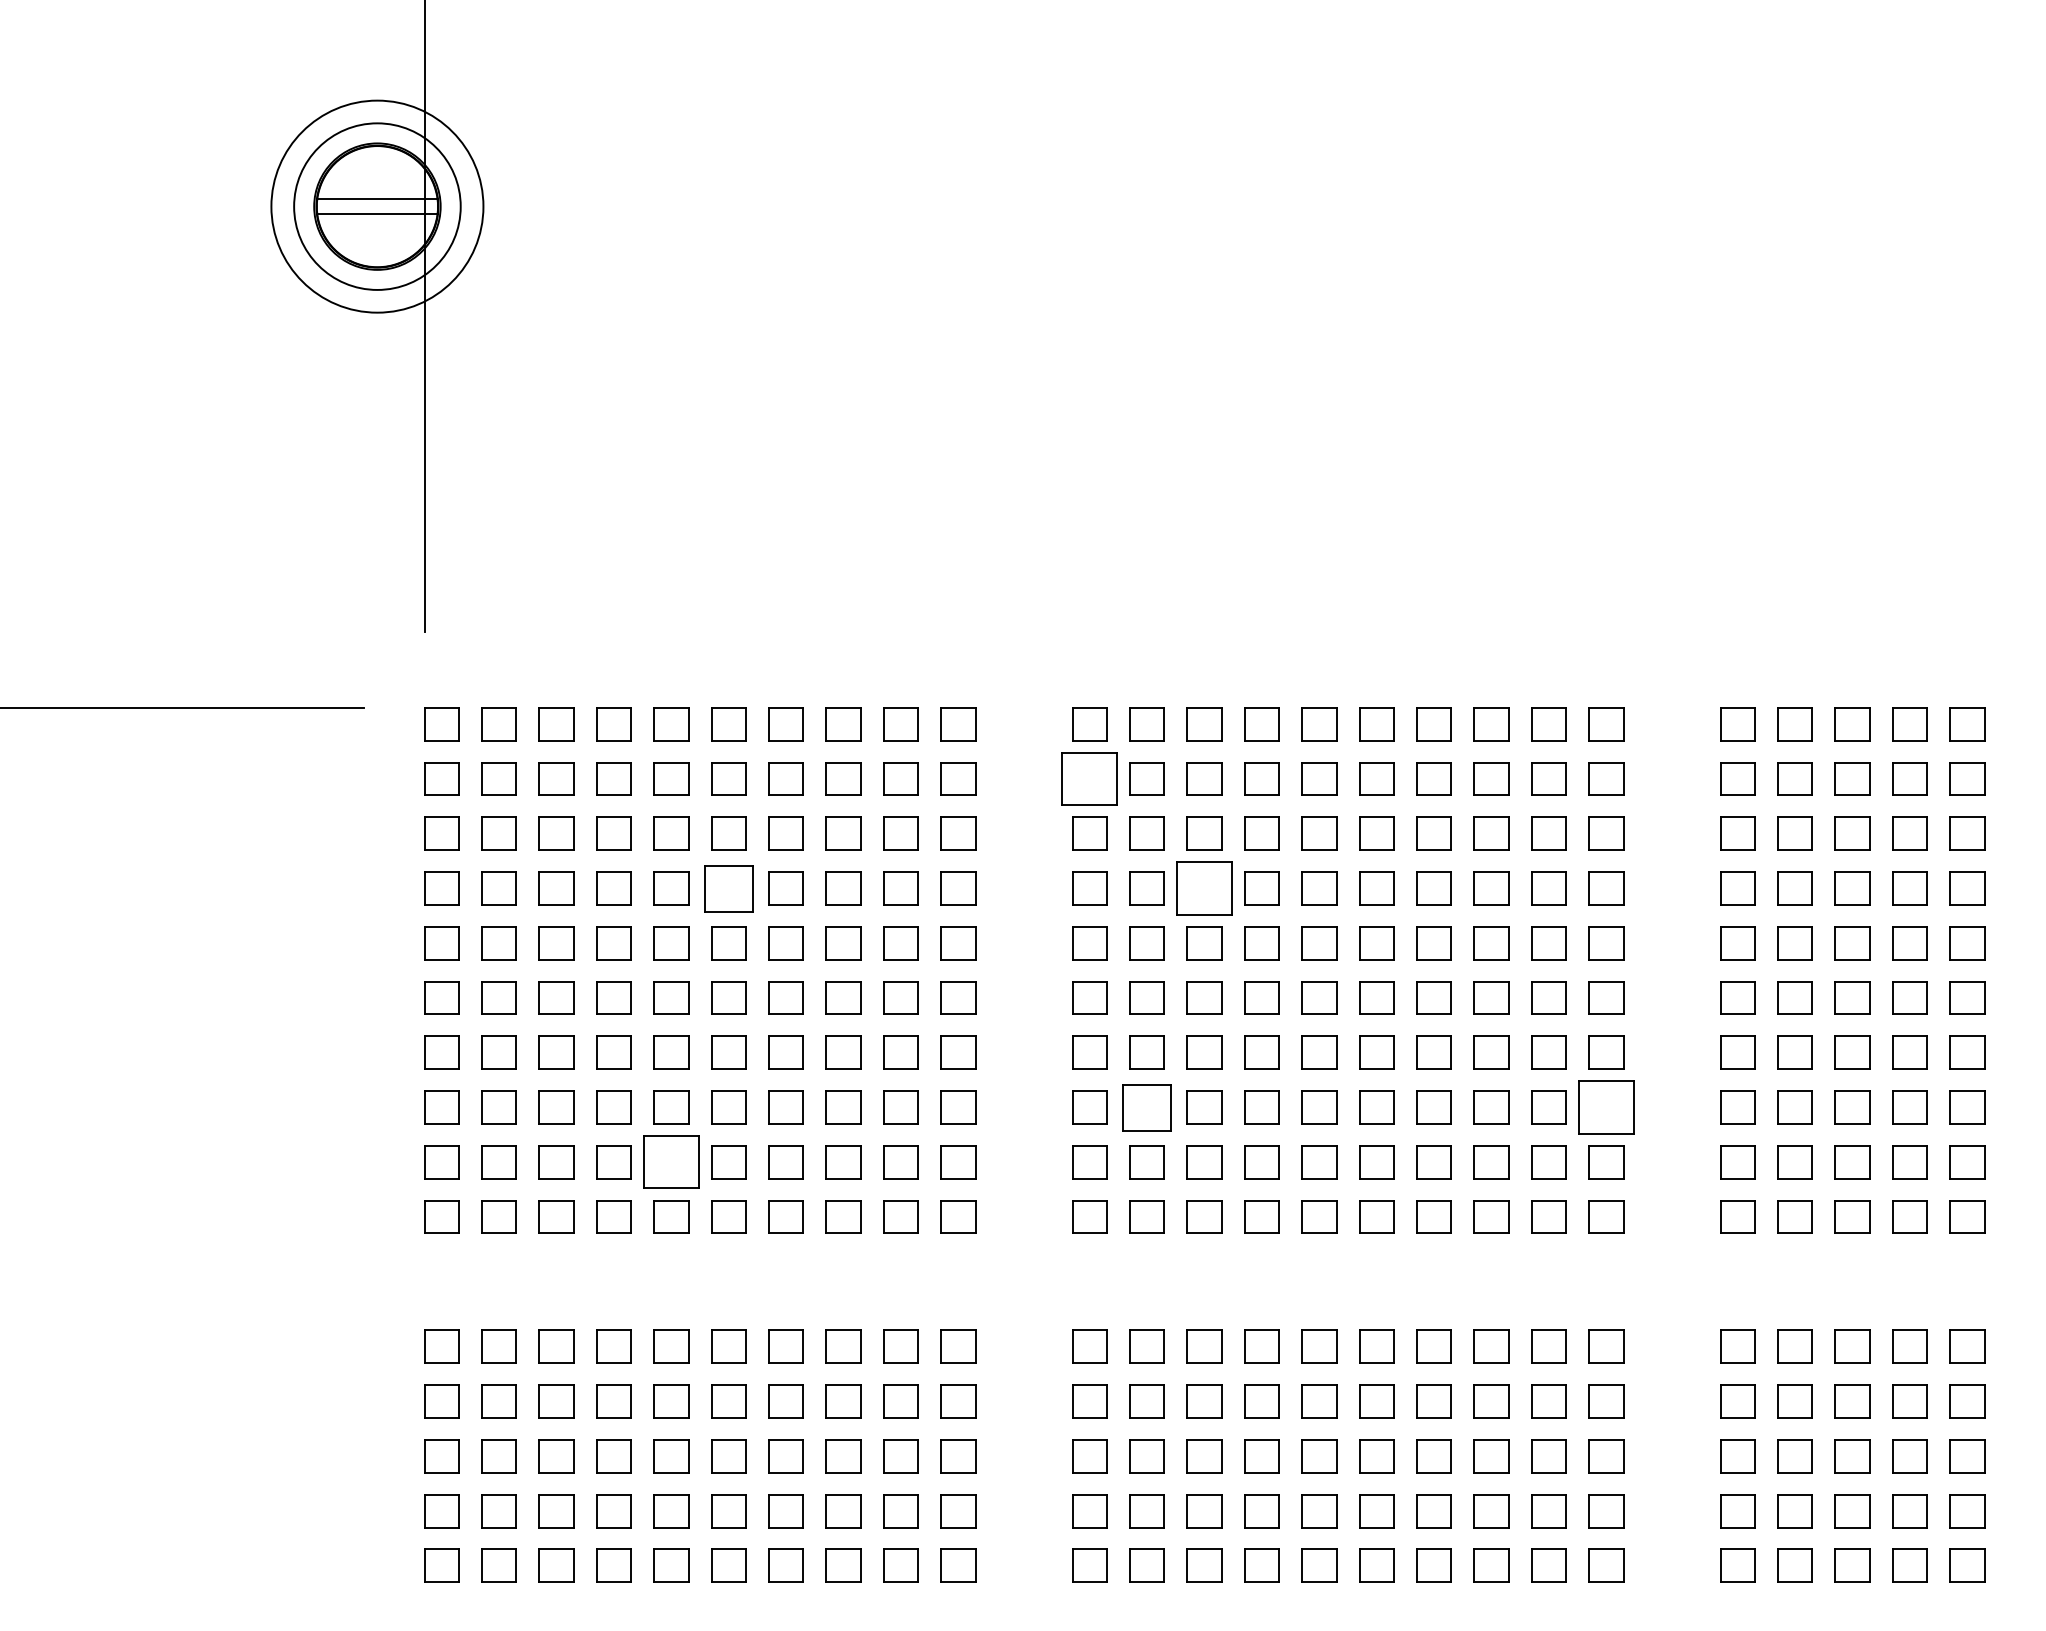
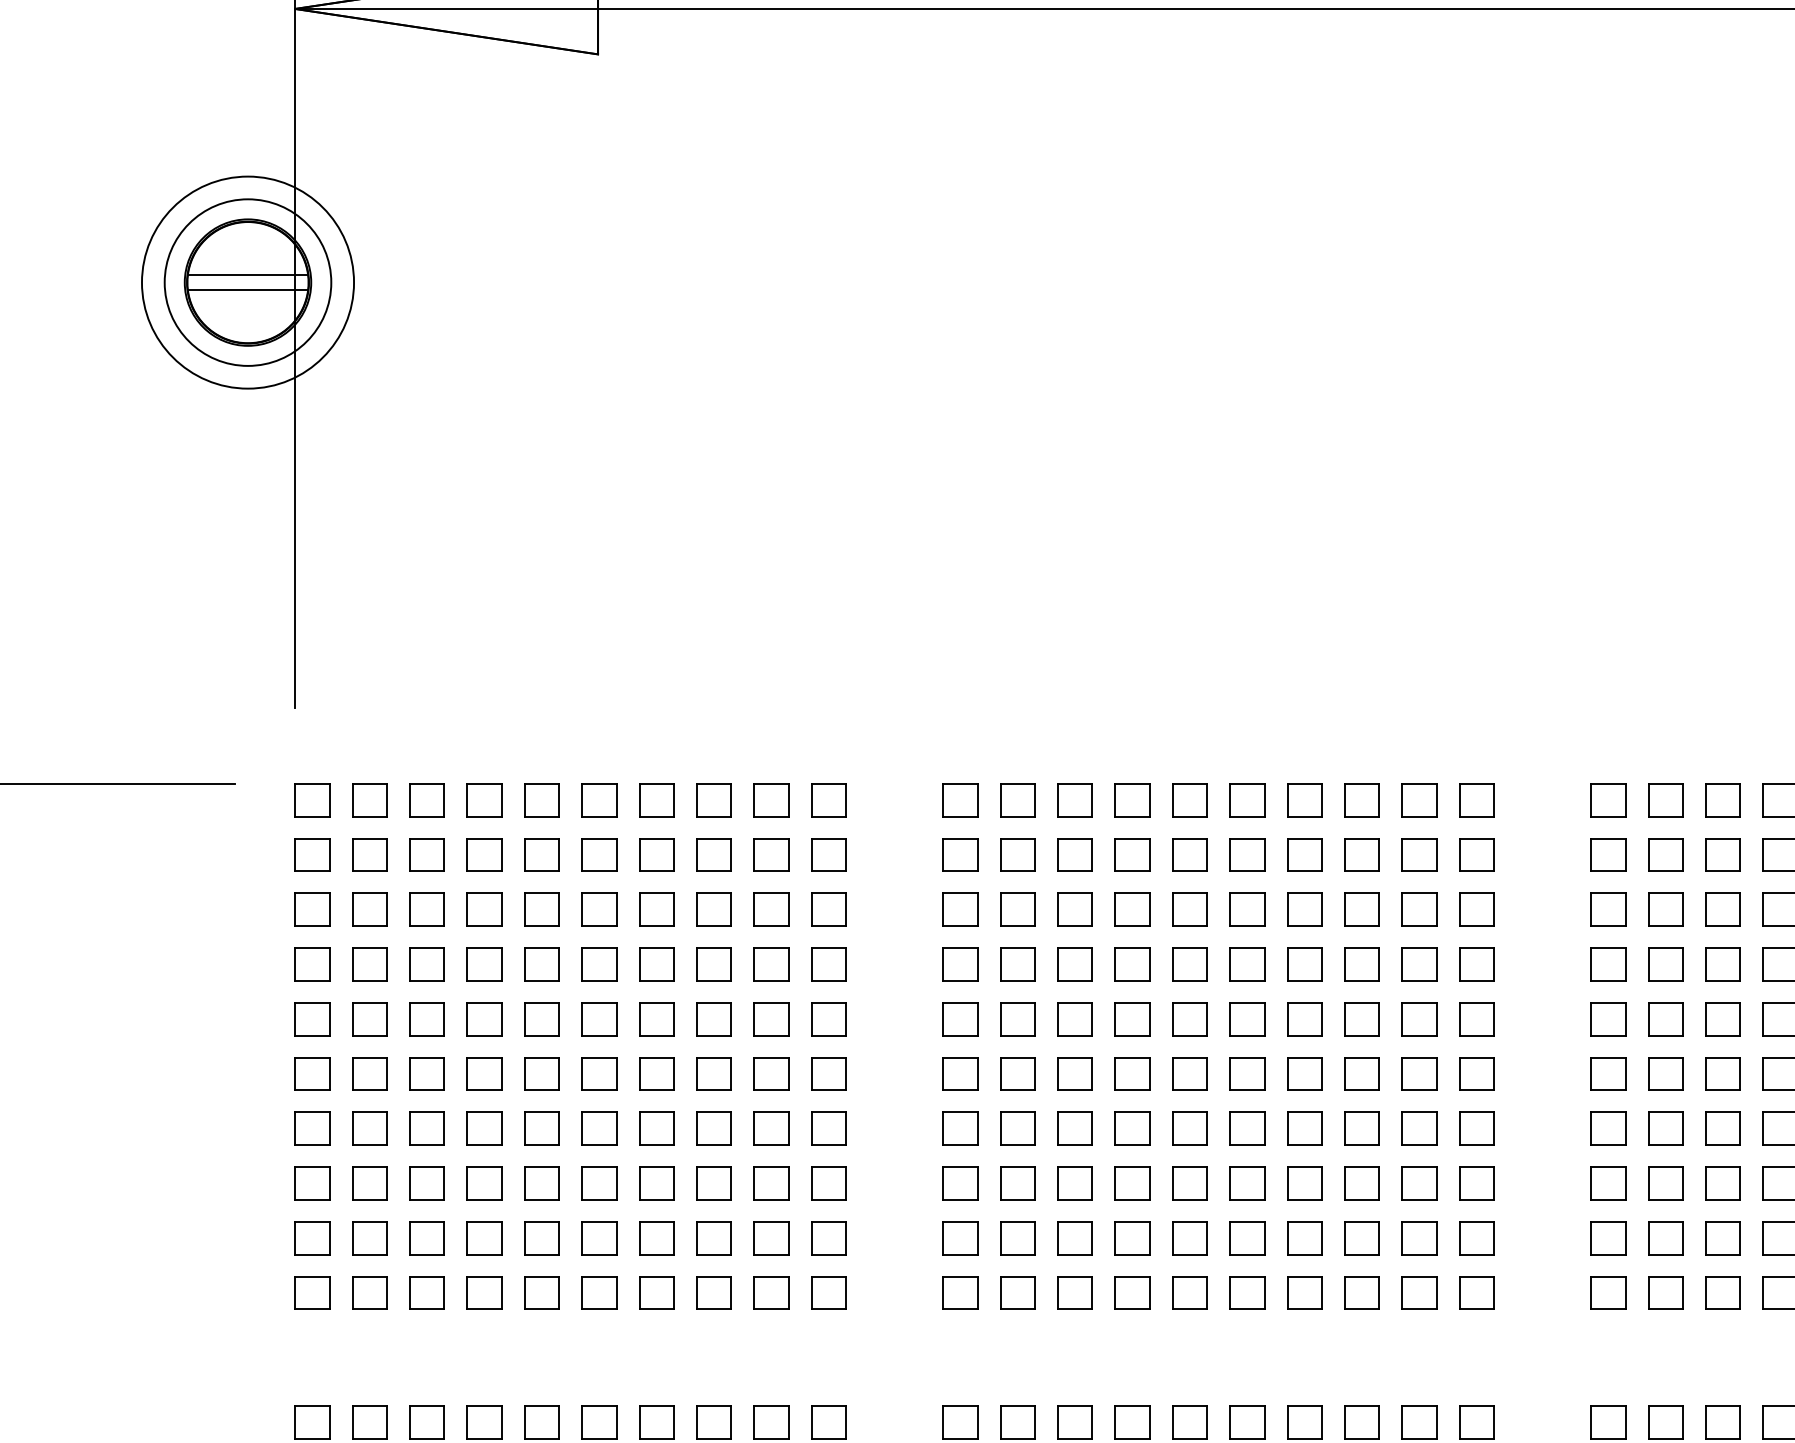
part: (1089, 778) -> (960, 854), size x0.62
part: (728, 888) -> (599, 964), size x0.71
part: (1204, 888) -> (1075, 964), size x0.62
part: (1146, 1107) -> (1017, 1183), size x0.71
part: (1606, 1107) -> (1477, 1183), size x0.62
part: (671, 1162) -> (542, 1238), size x0.62

